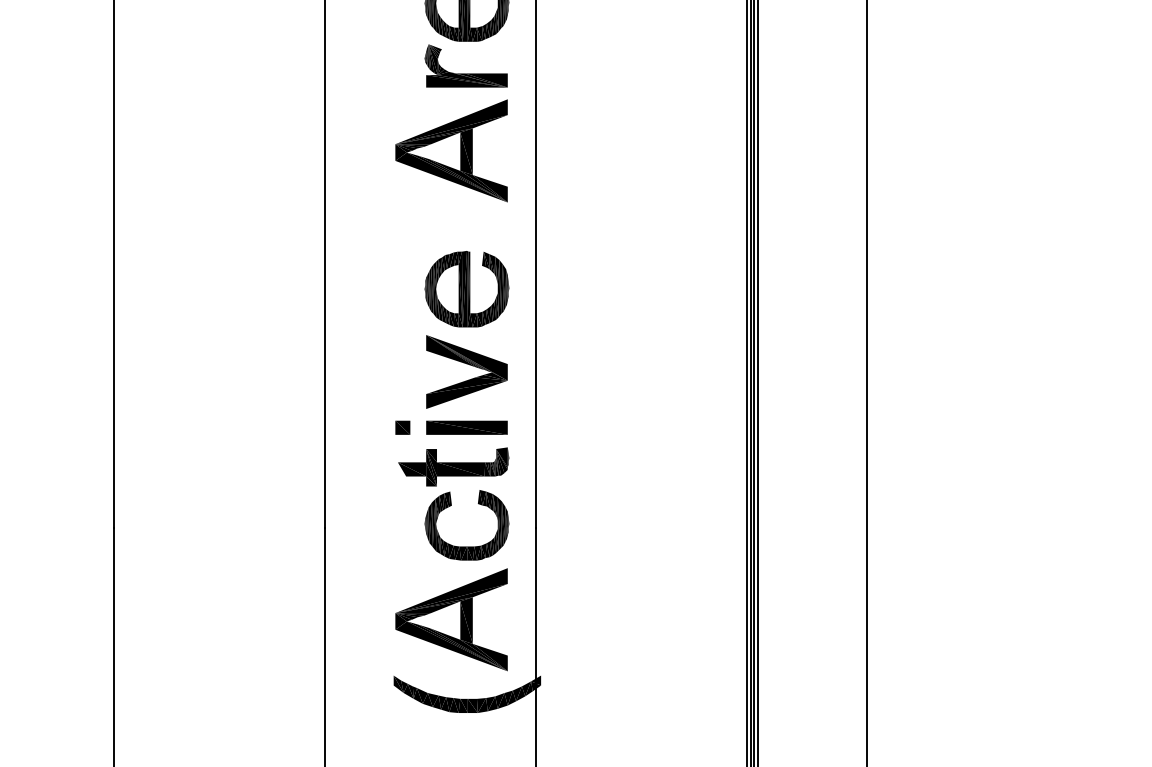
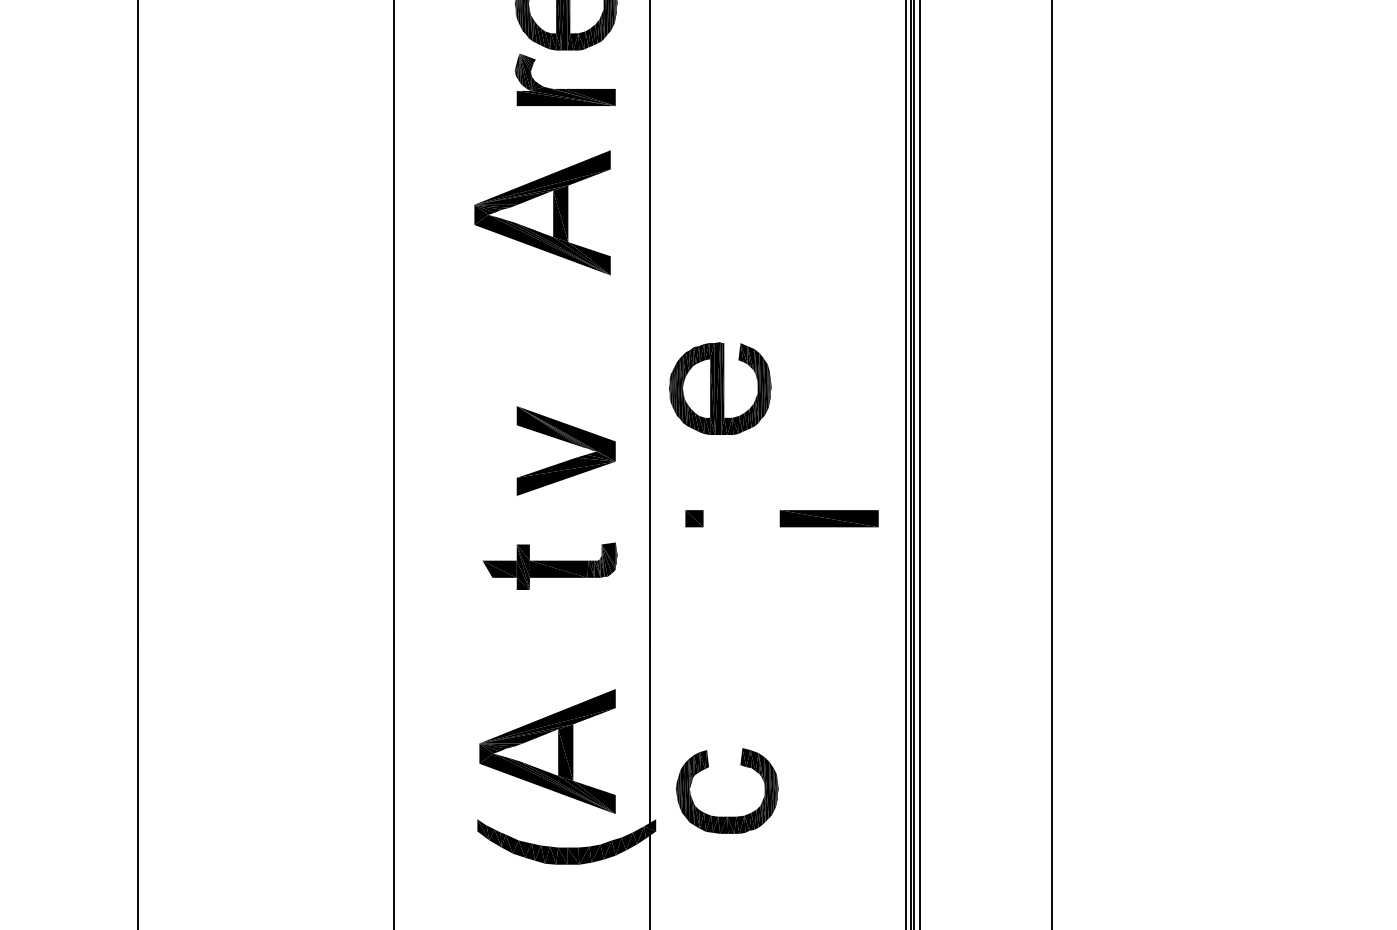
part: (451, 150) -> (542, 212), moved
part: (466, 289) -> (719, 388), moved
part: (402, 427) -> (694, 518), moved
part: (466, 427) -> (828, 518), moved
part: (466, 546) -> (726, 816), moved

